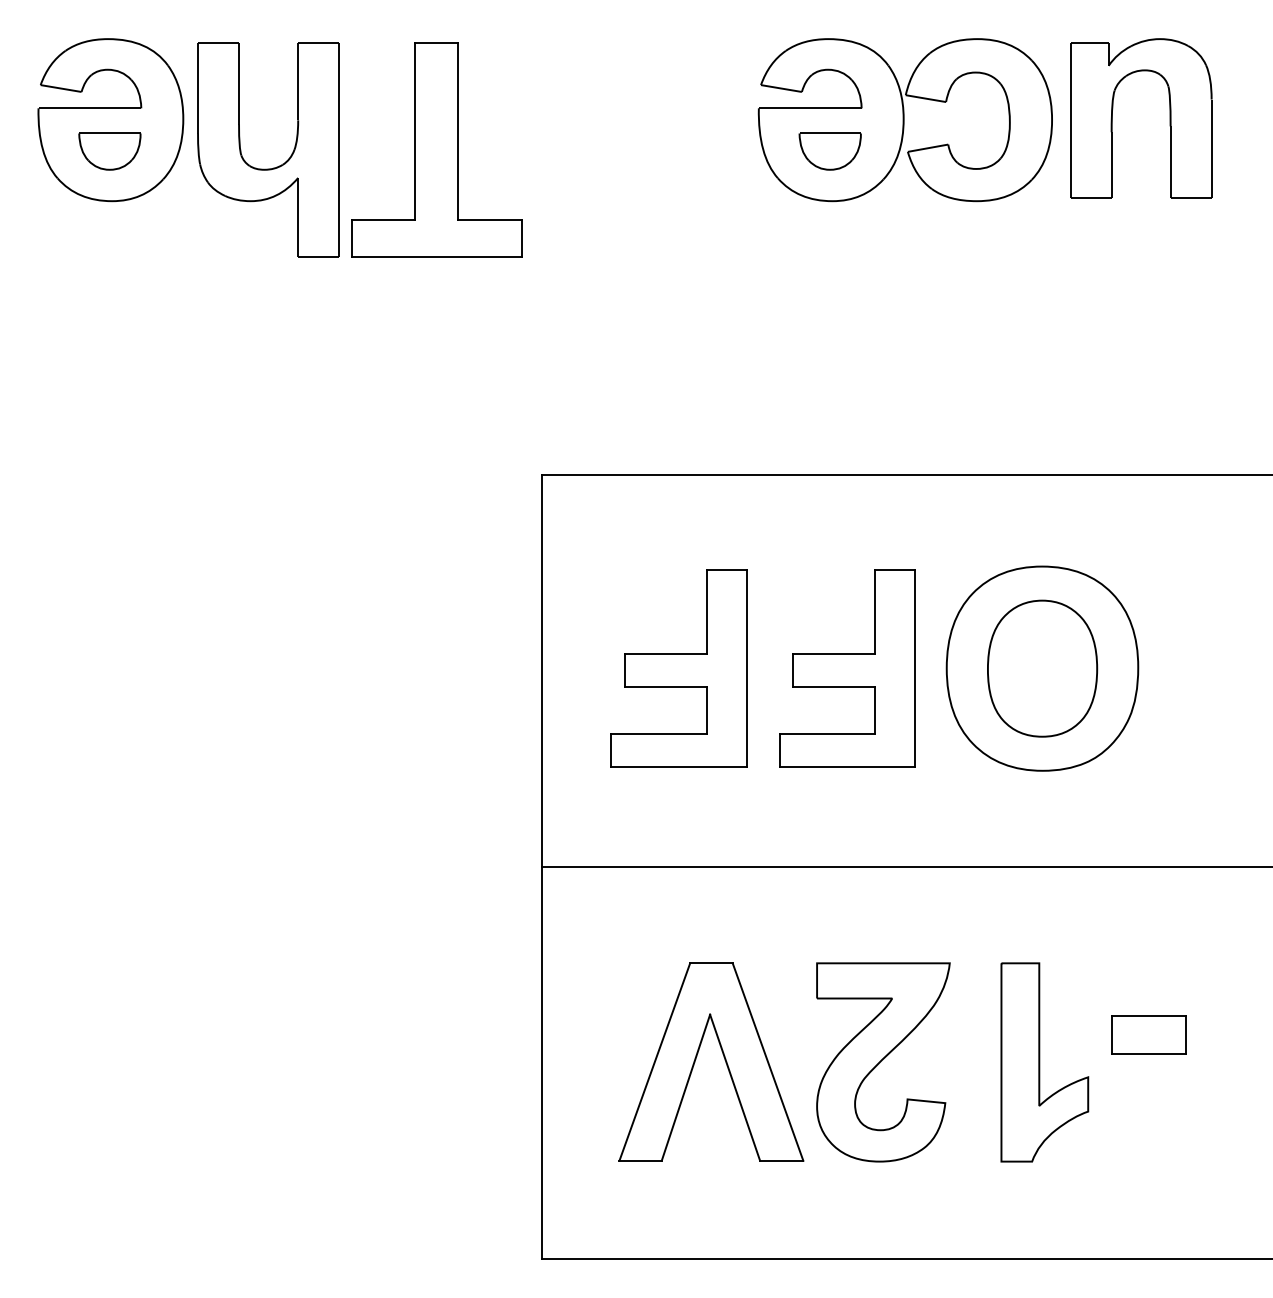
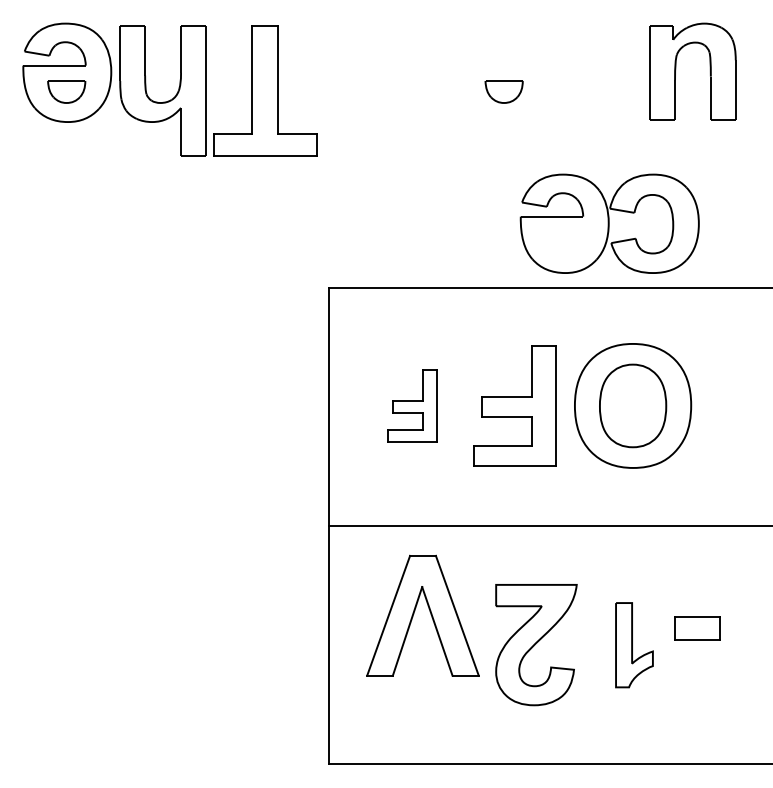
part: (904, 119) -> (609, 223), moved
part: (679, 667) -> (412, 405), size x0.6
part: (699, 1054) -> (415, 611), moved
part: (1044, 1063) -> (634, 645), size x0.7

